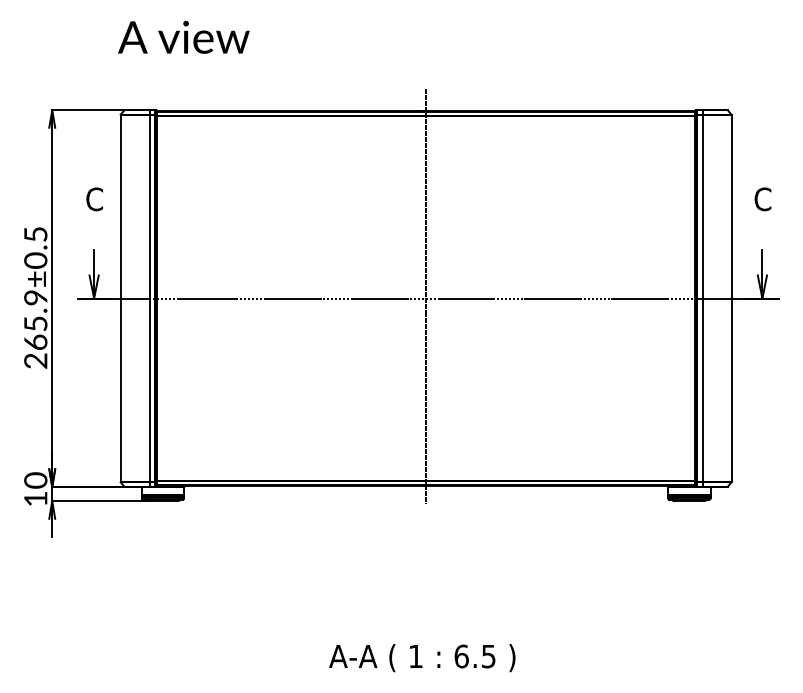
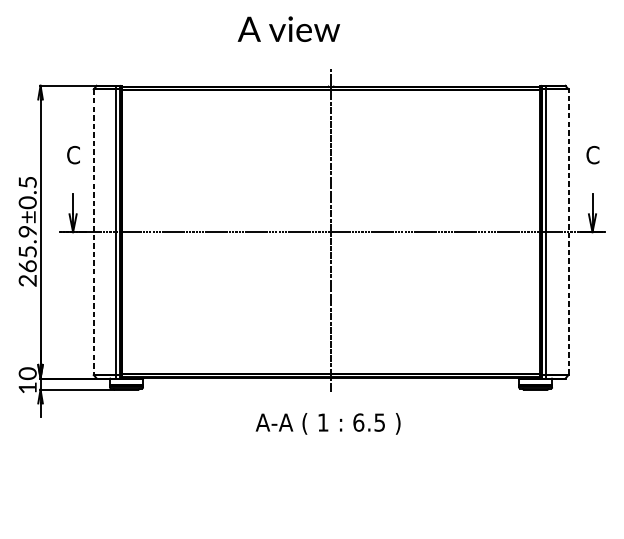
text: (183, 36) -> (288, 28), moved
line: (120, 298) -> (93, 232), solid -> dashed
line: (731, 298) -> (568, 232), solid -> dashed
text: (422, 658) -> (328, 424), moved

